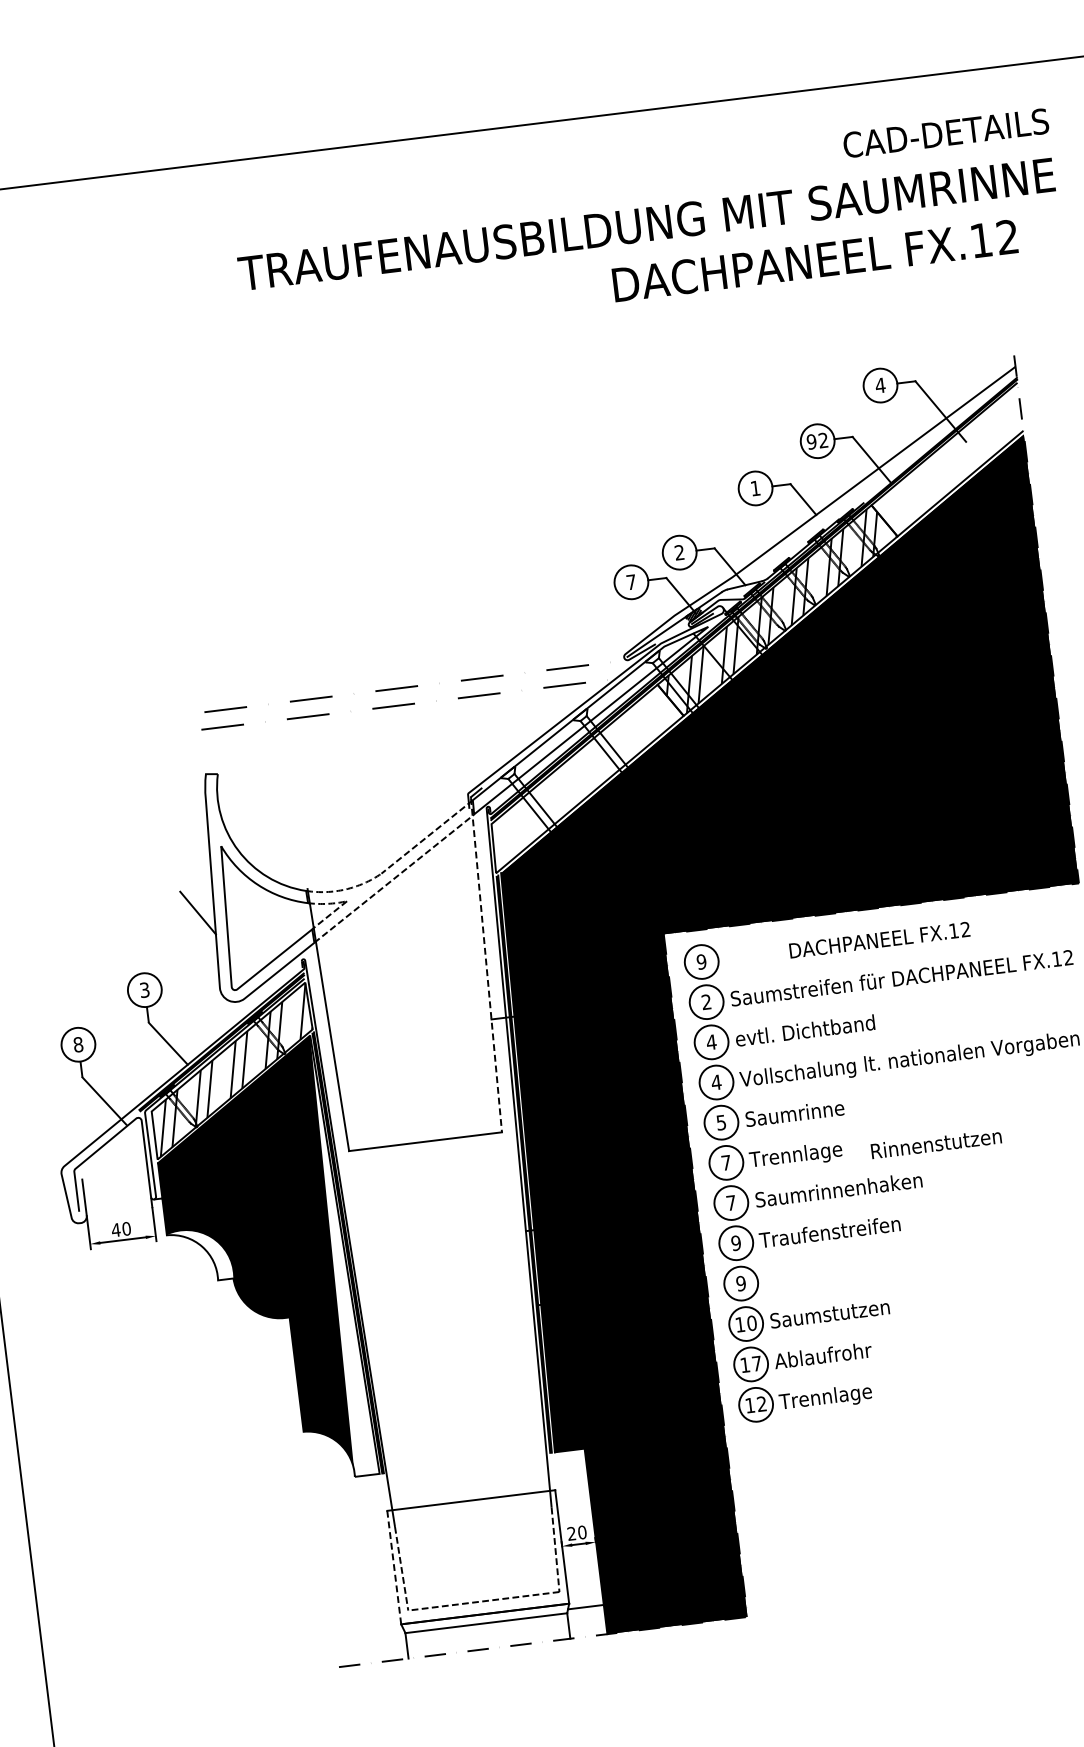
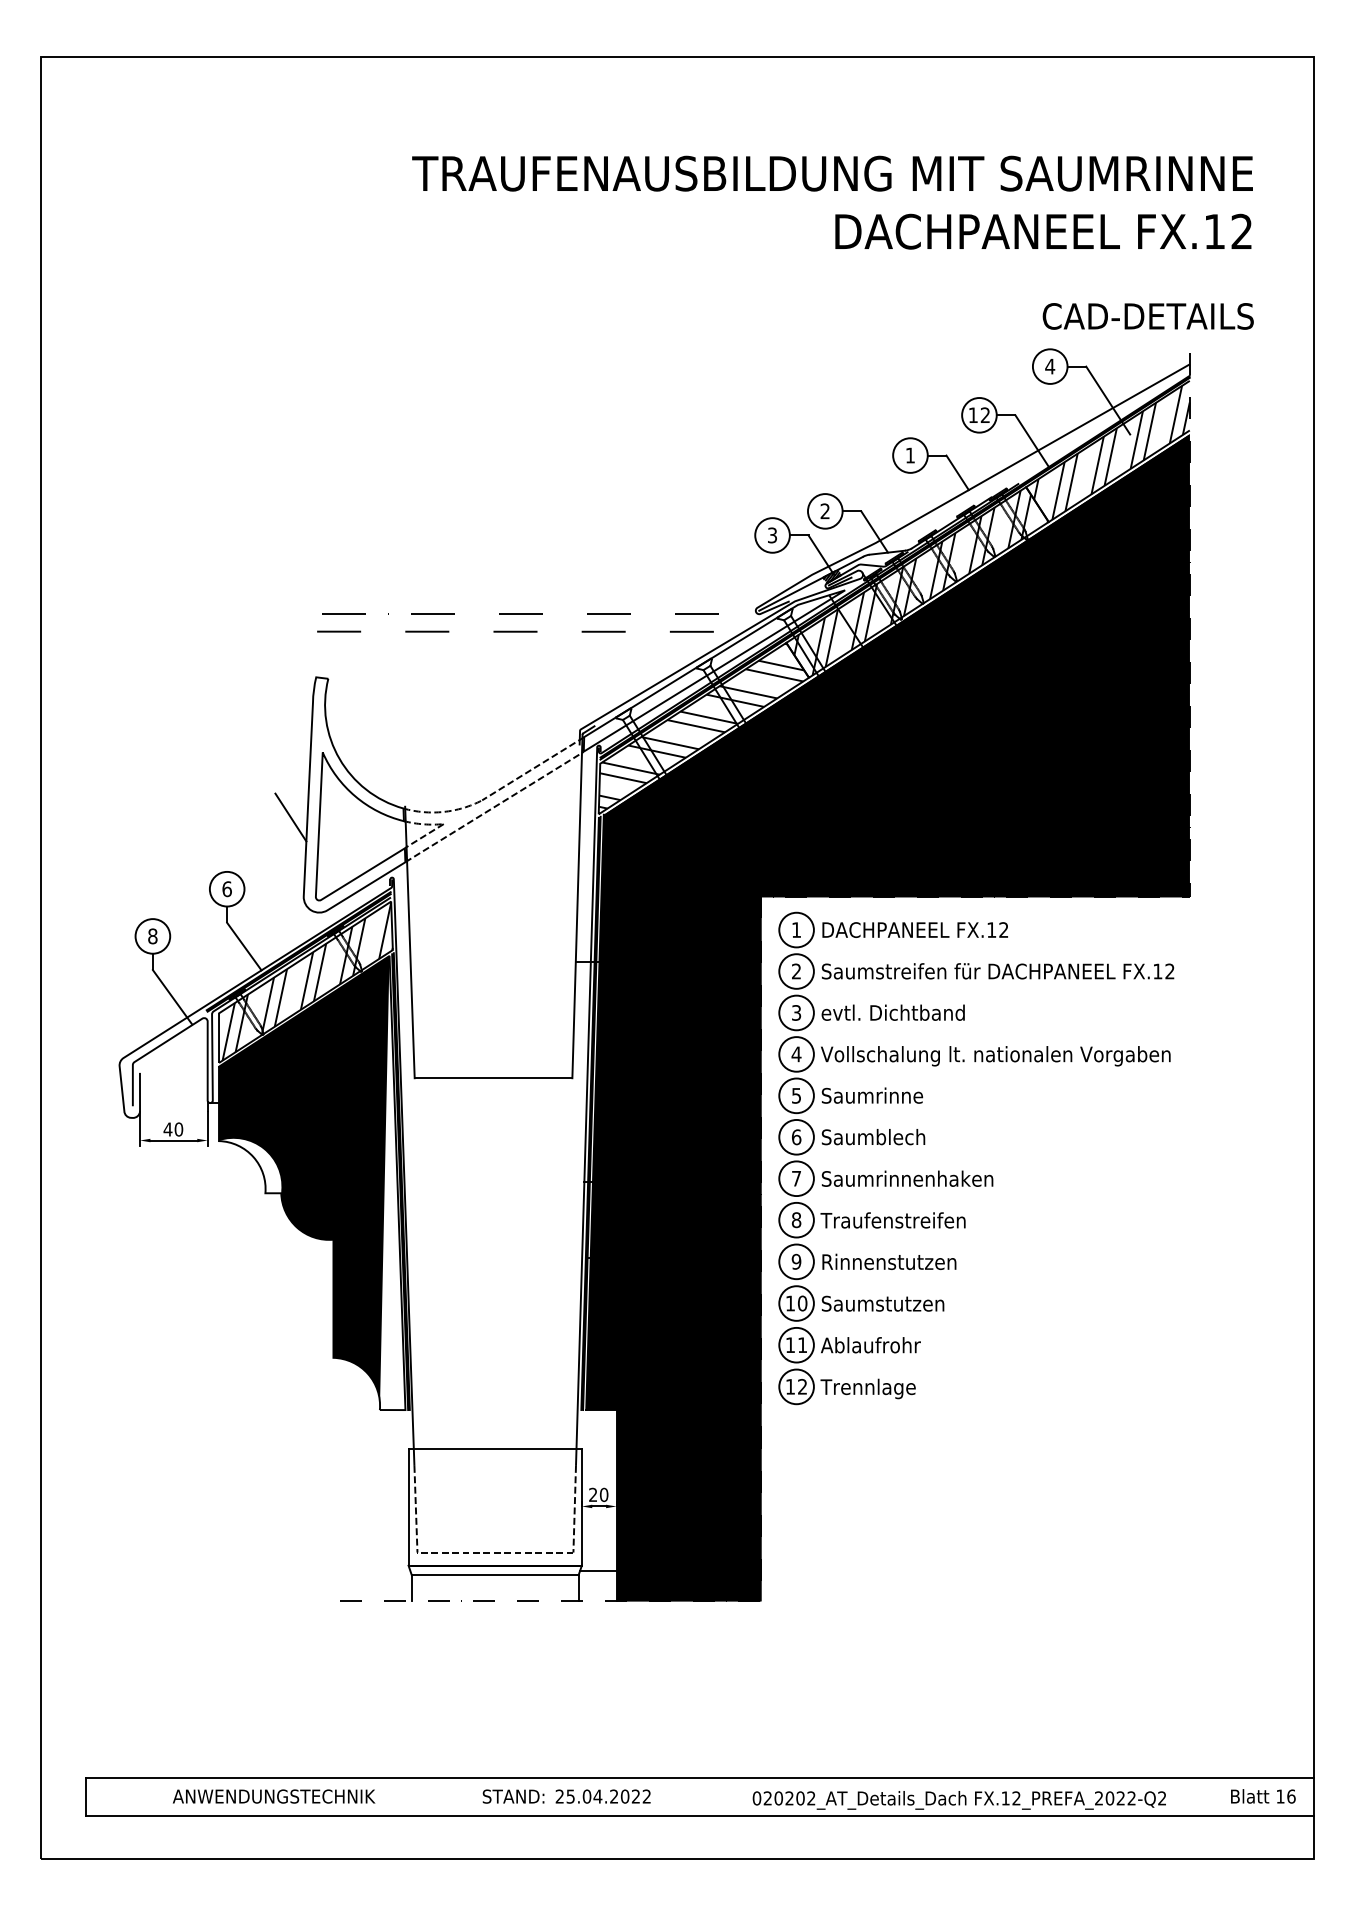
text: (945, 133) -> (1147, 316), moved
text: (815, 260) -> (1043, 231), moved
text: (810, 442) -> (972, 415), 92 -> 12
hatch: (950, 461) -> (1111, 452), added
text: (631, 582) -> (772, 535), 7 -> 3
hatch: (585, 775) -> (701, 725), added
text: (878, 939) -> (914, 929), moved
text: (701, 962) -> (796, 930), 9 -> 1
line: (486, 965) -> (577, 906), dashed -> solid
text: (144, 990) -> (226, 889), 3 -> 6
text: (711, 1041) -> (796, 1012), 4 -> 3
text: (936, 1143) -> (889, 1261), moved
text: (800, 1155) -> (872, 1139), Trennlage -> Saumblech
text: (726, 1163) -> (796, 1137), 7 -> 6
text: (736, 1243) -> (796, 1220), 9 -> 8
text: (756, 1363) -> (802, 1344), 17 -> 11
line: (394, 1567) -> (408, 1507), dashed -> solid

